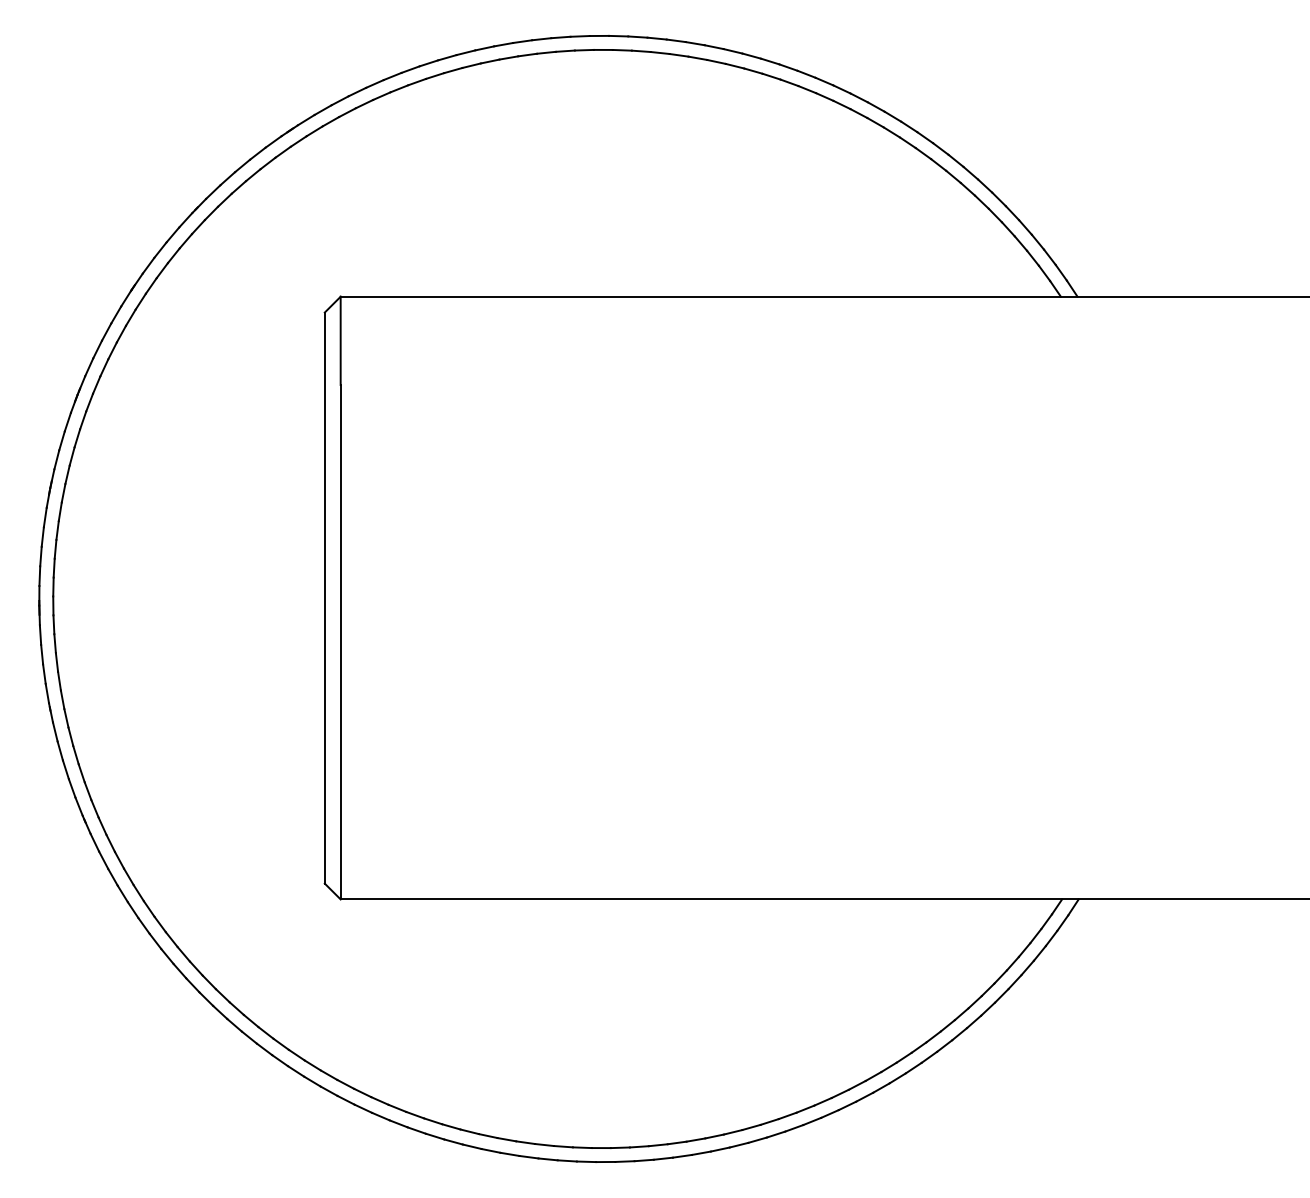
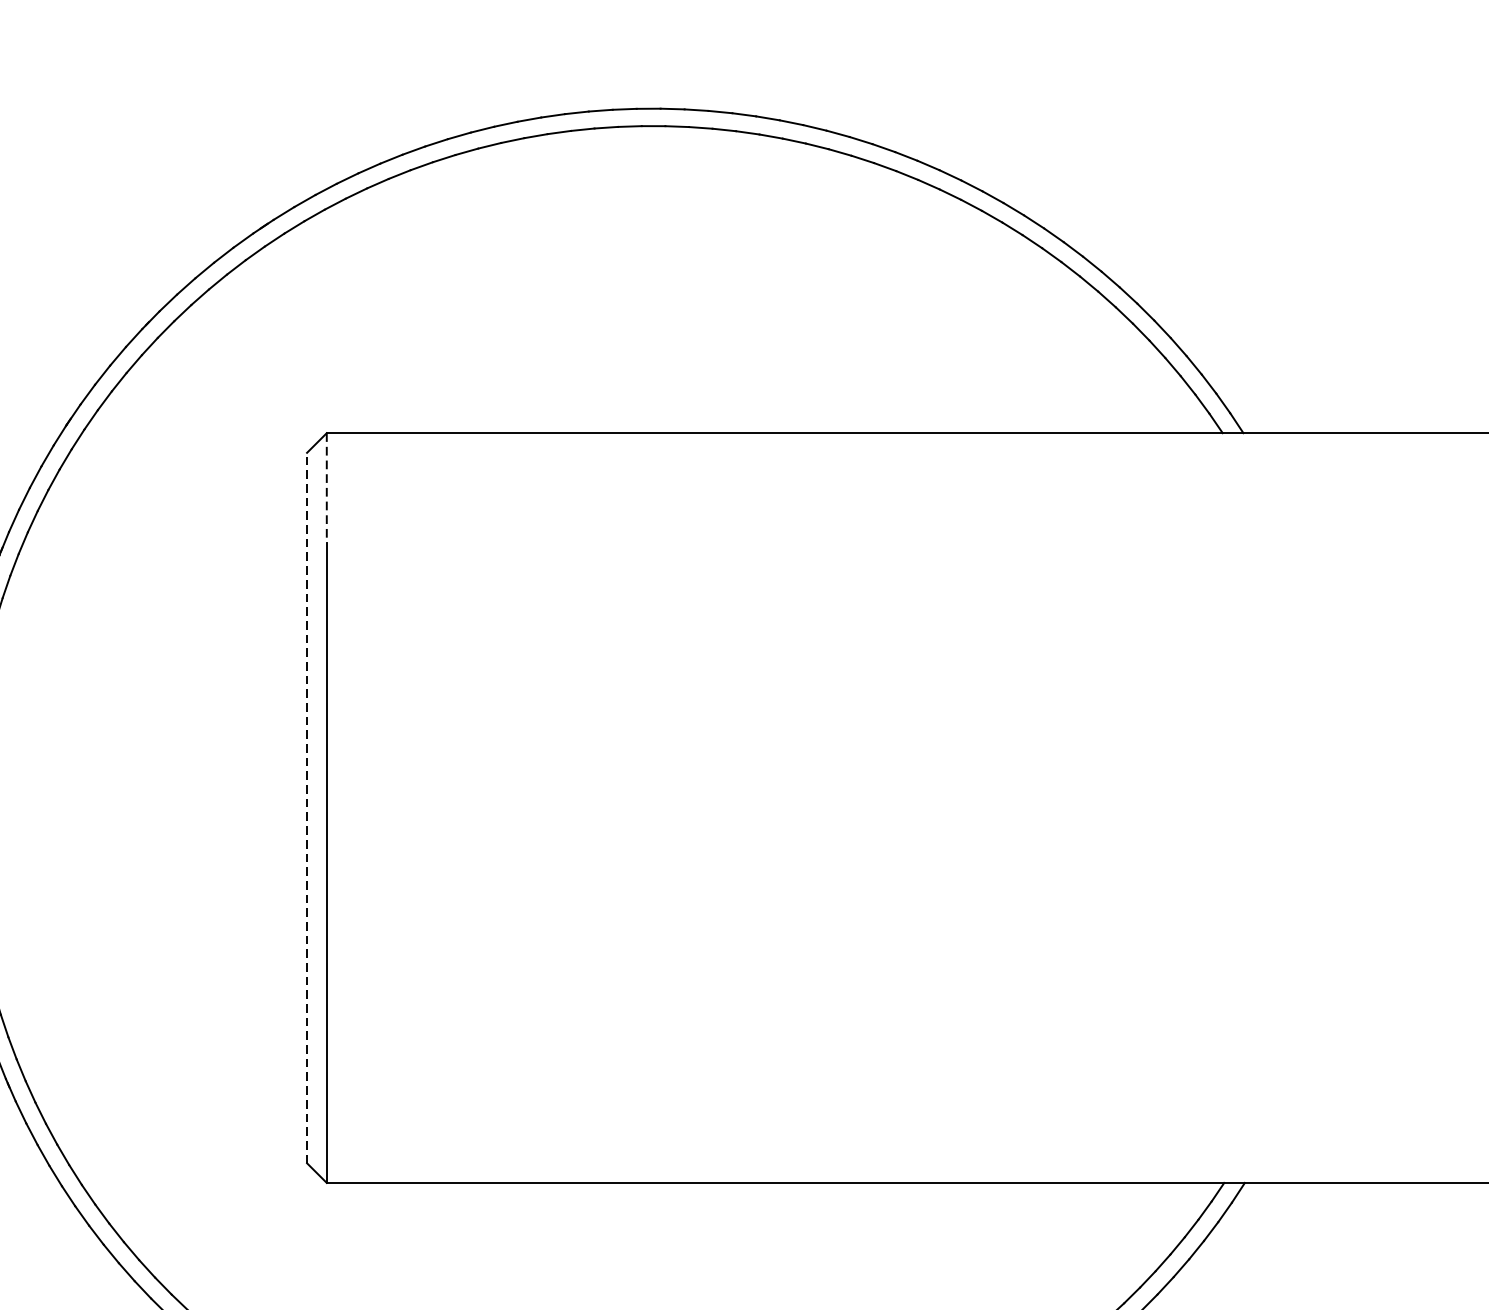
line: (340, 341) -> (326, 488), solid -> dashed
line: (324, 598) -> (306, 808), solid -> dashed

